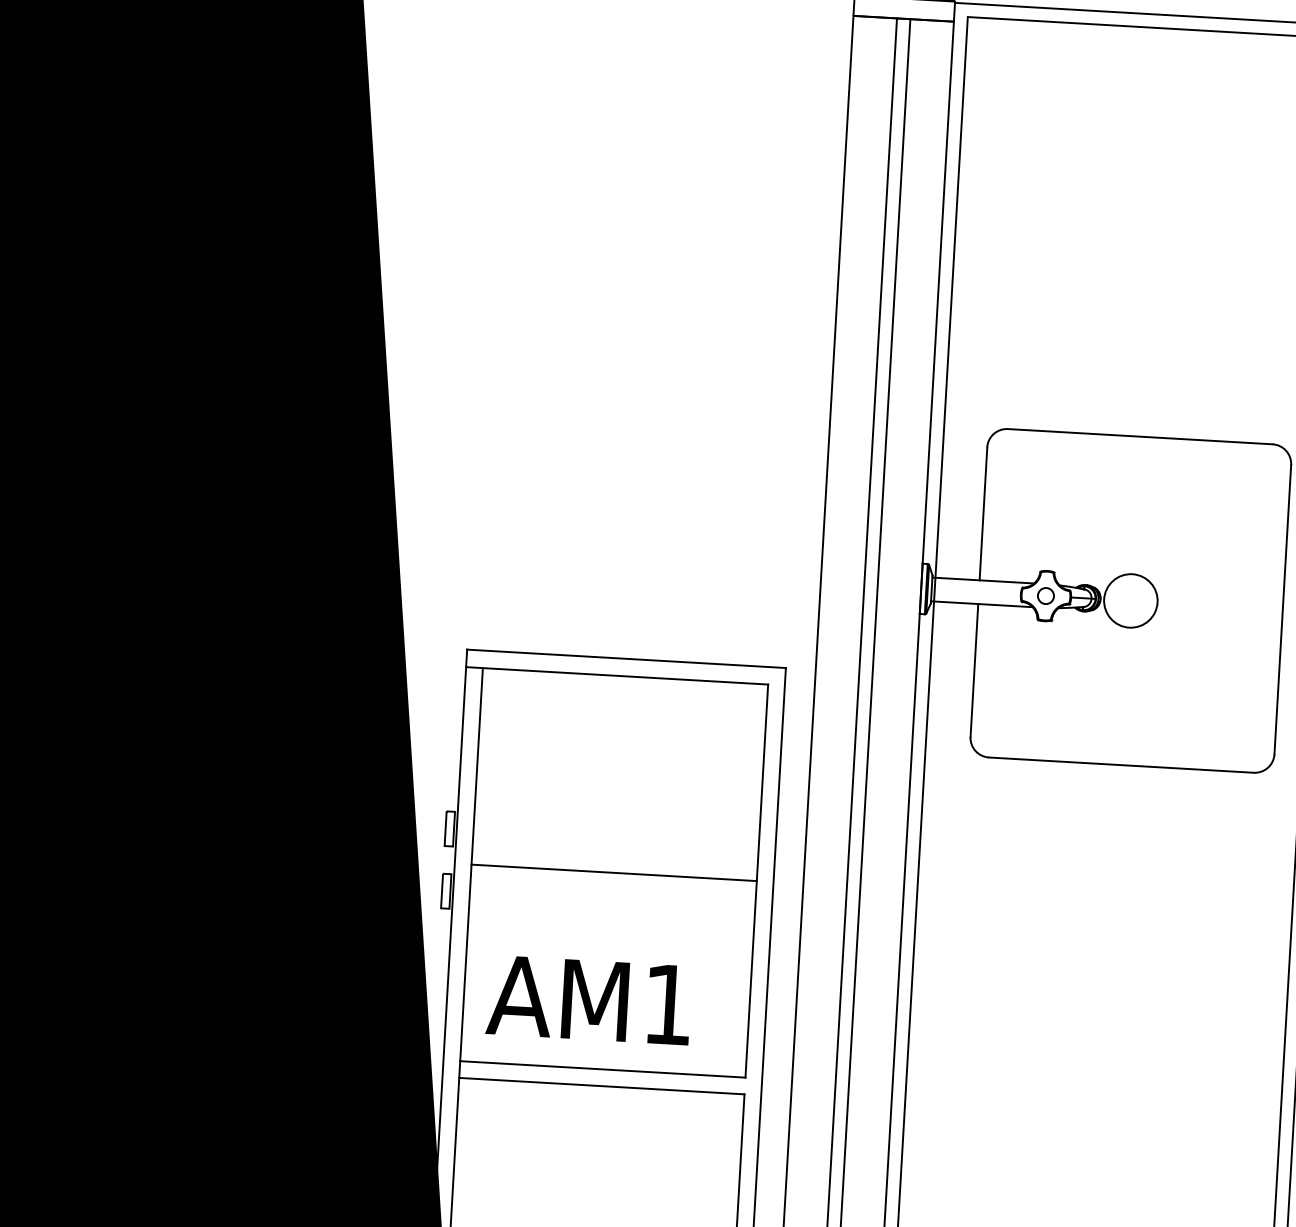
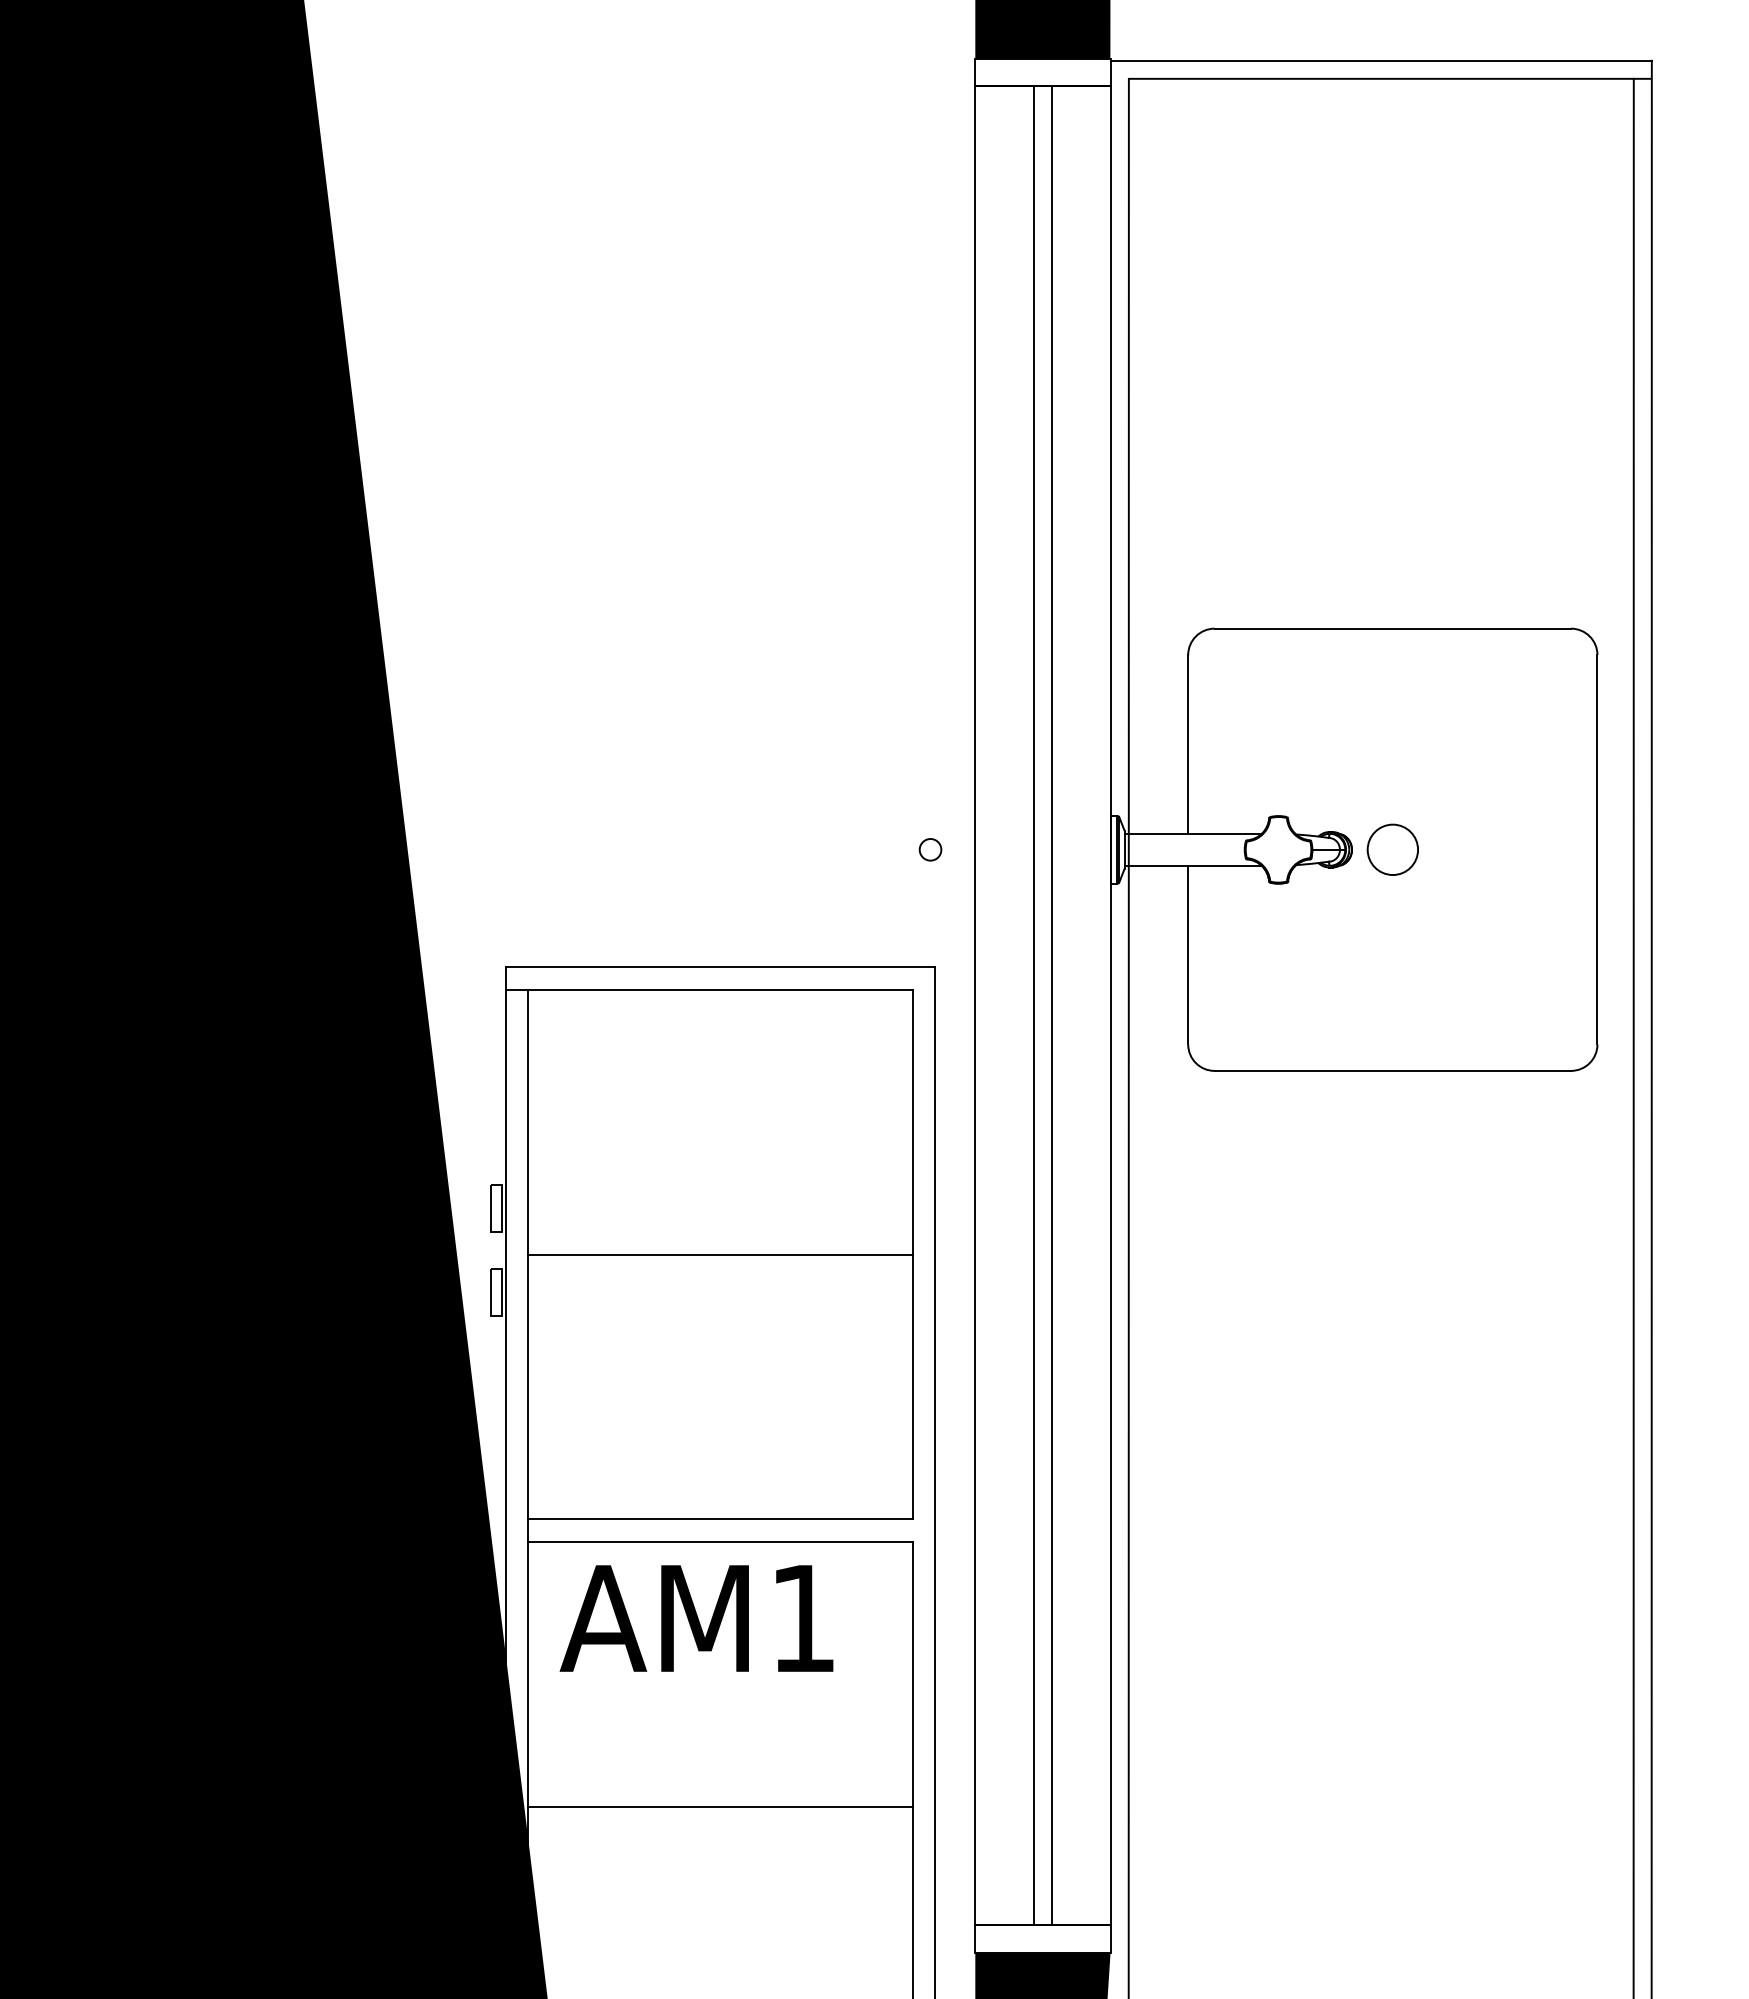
circle: (1045, 595) -> (930, 849), moved
circle: (1130, 600) -> (1392, 849), size x0.7
text: (588, 1000) -> (696, 1618), moved

